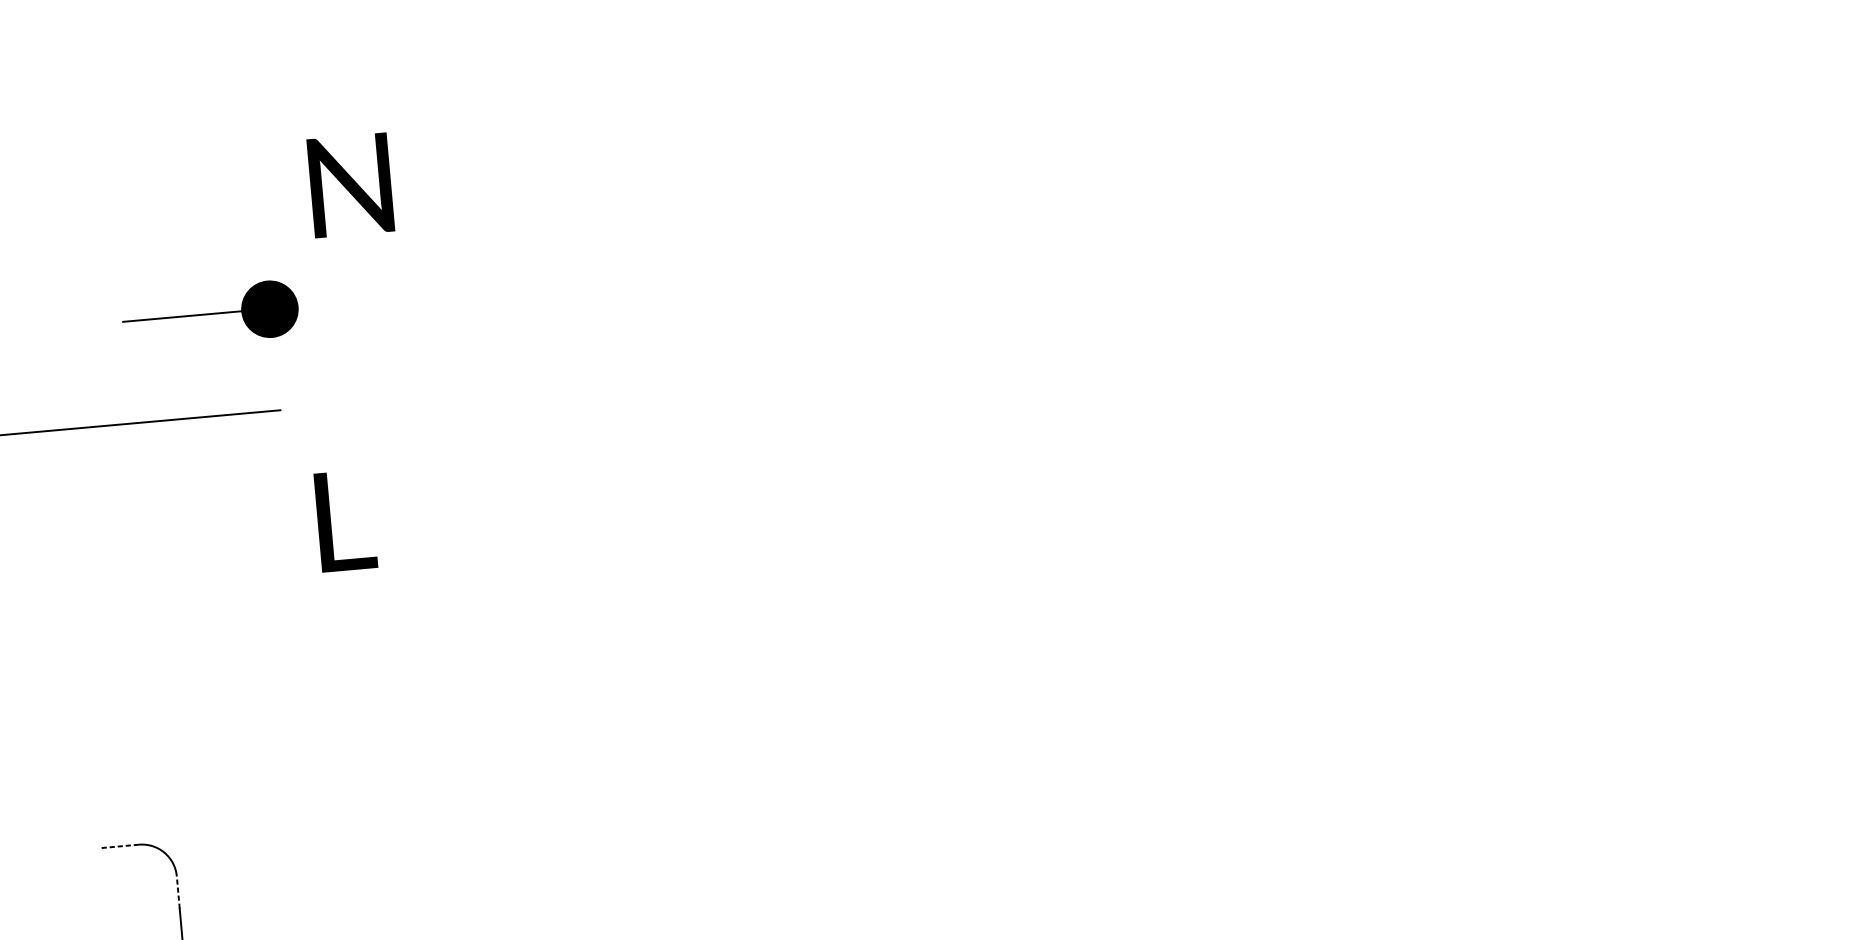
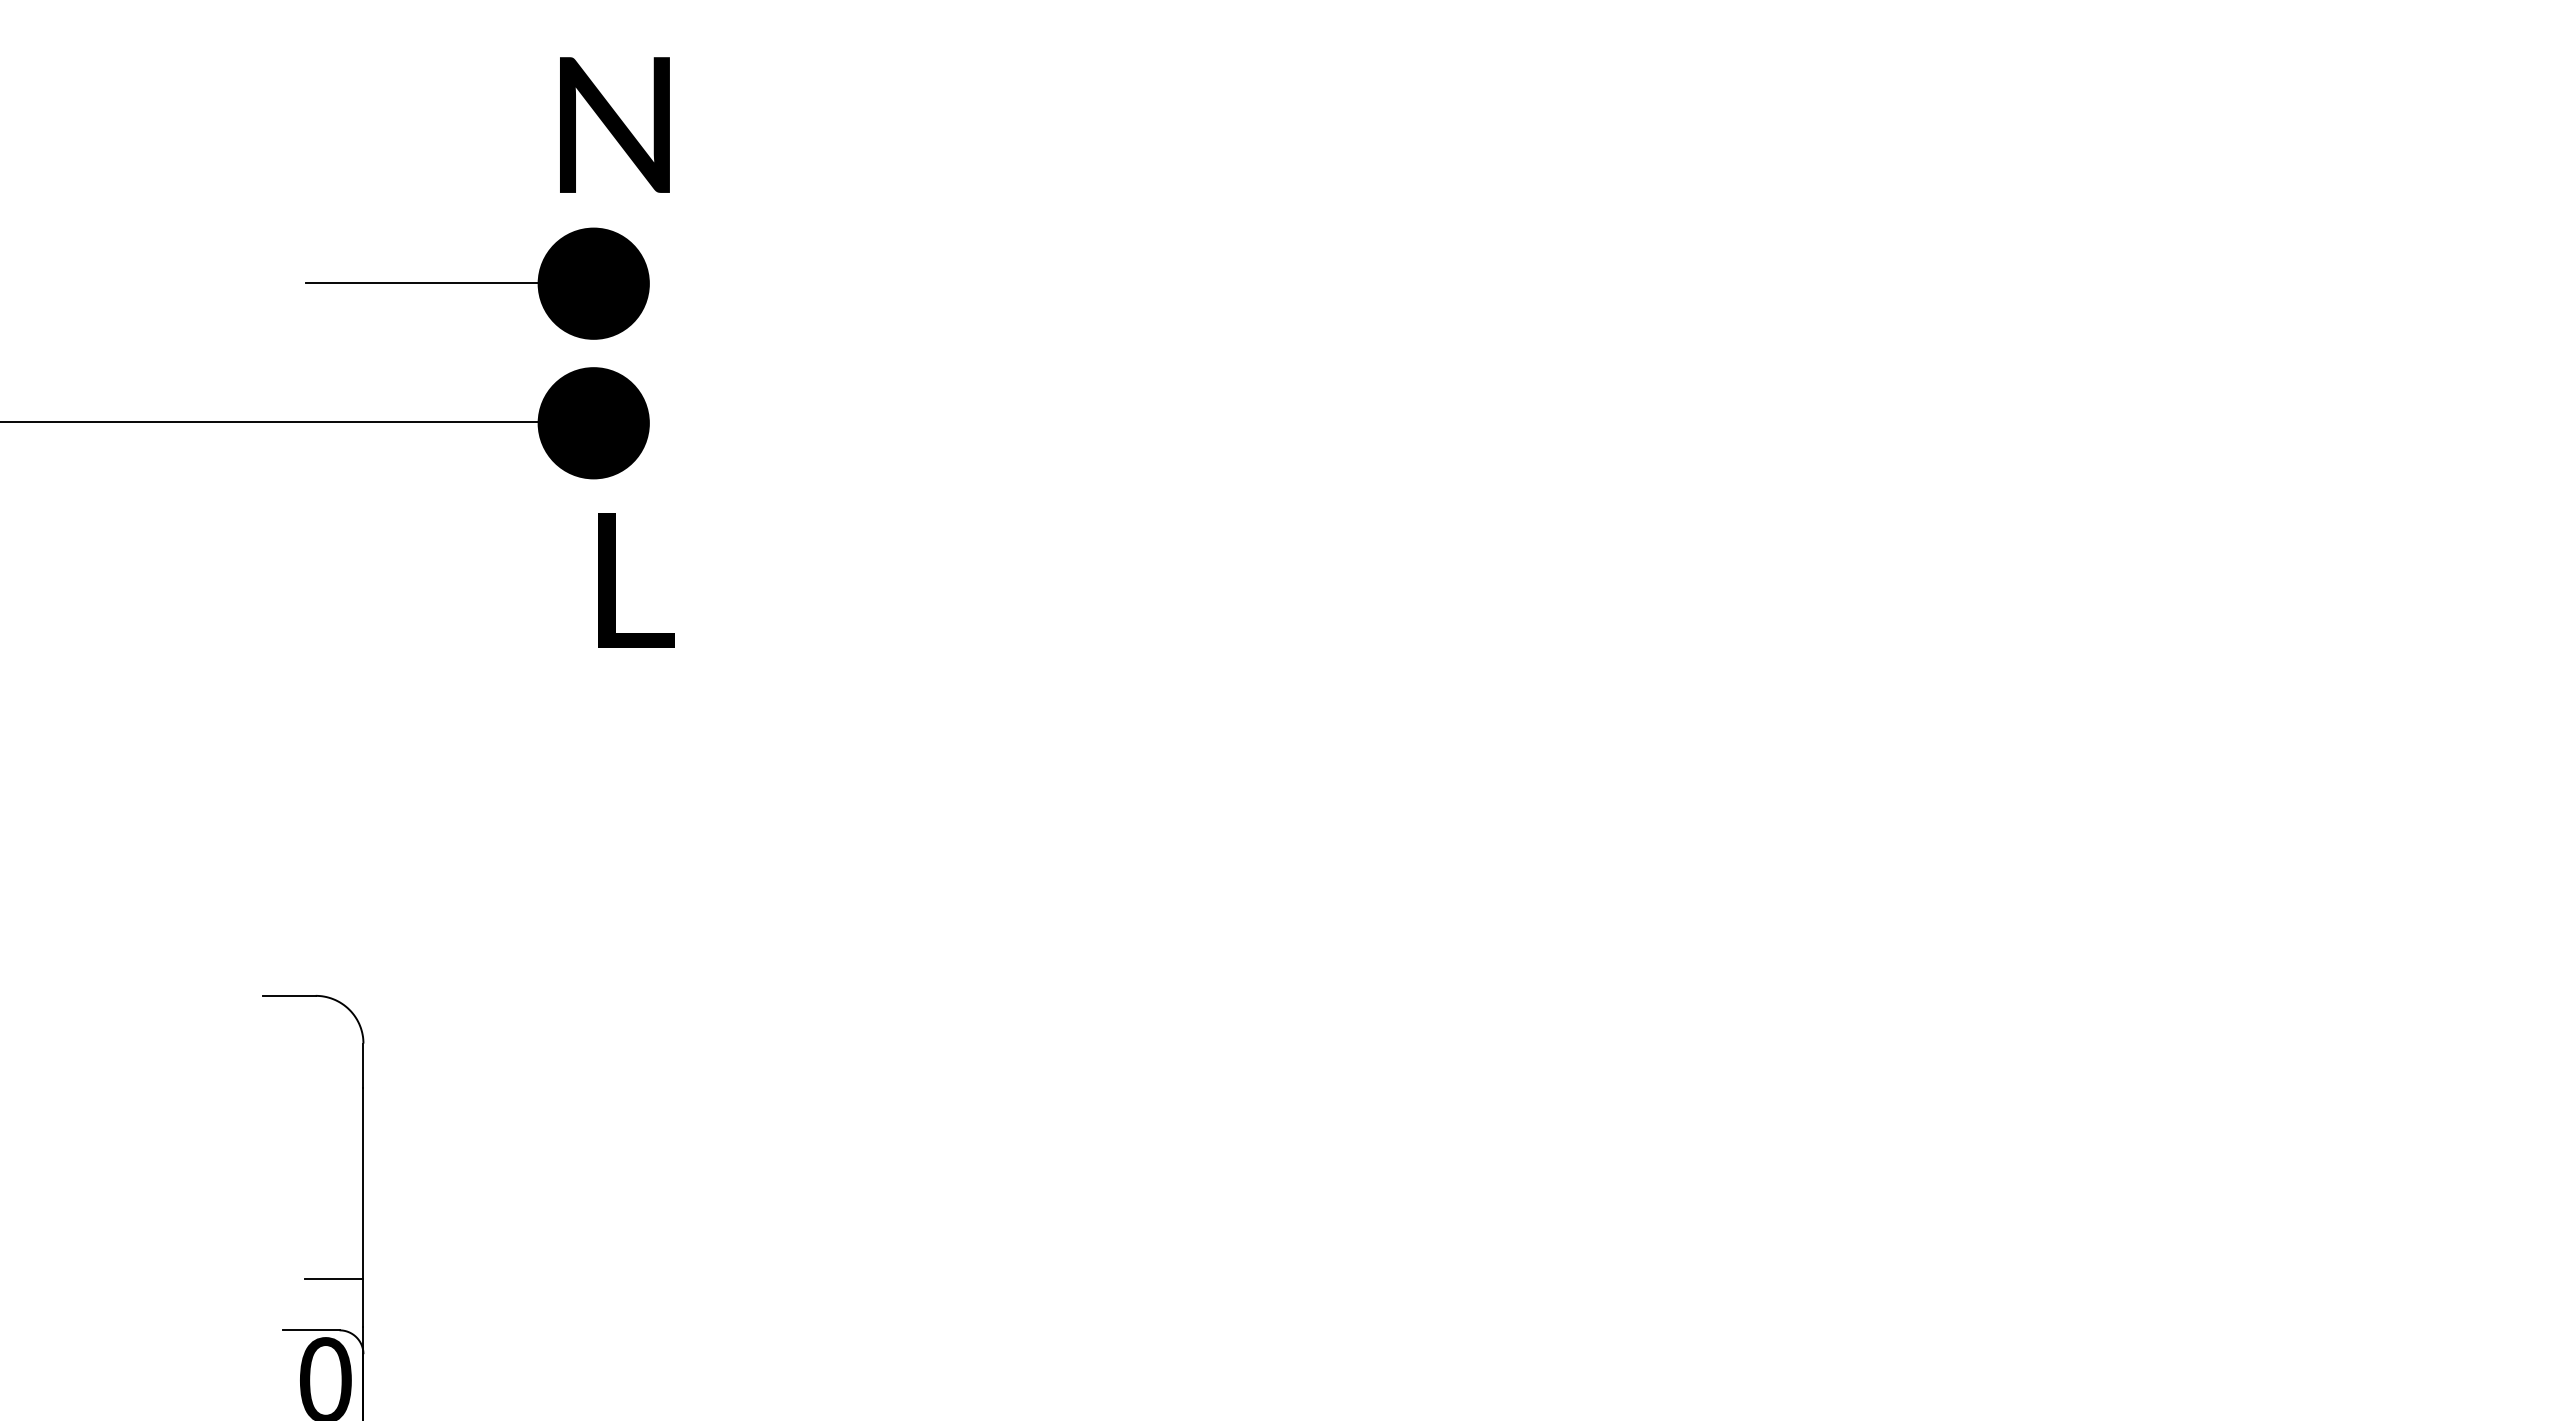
text: (350, 185) -> (614, 124), moved
part: (210, 314) -> (477, 283), size x1.43
fill: (304, 409) -> (593, 423), added
line: (119, 846) -> (288, 995), dashed -> solid
line: (178, 892) -> (363, 1065), dashed -> solid

